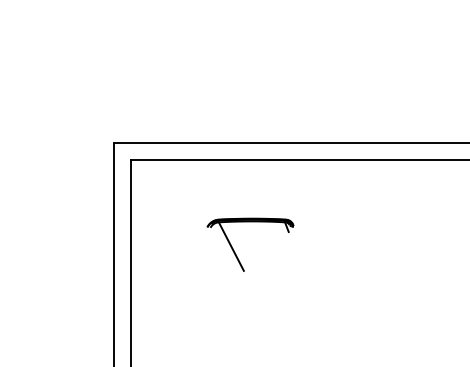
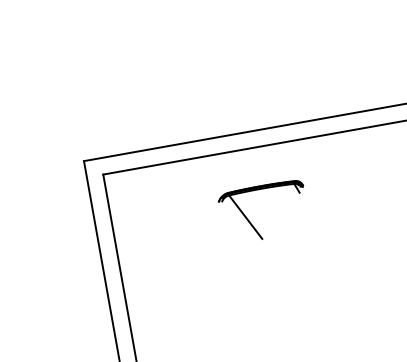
part: (235, 252) -> (250, 222), moved

